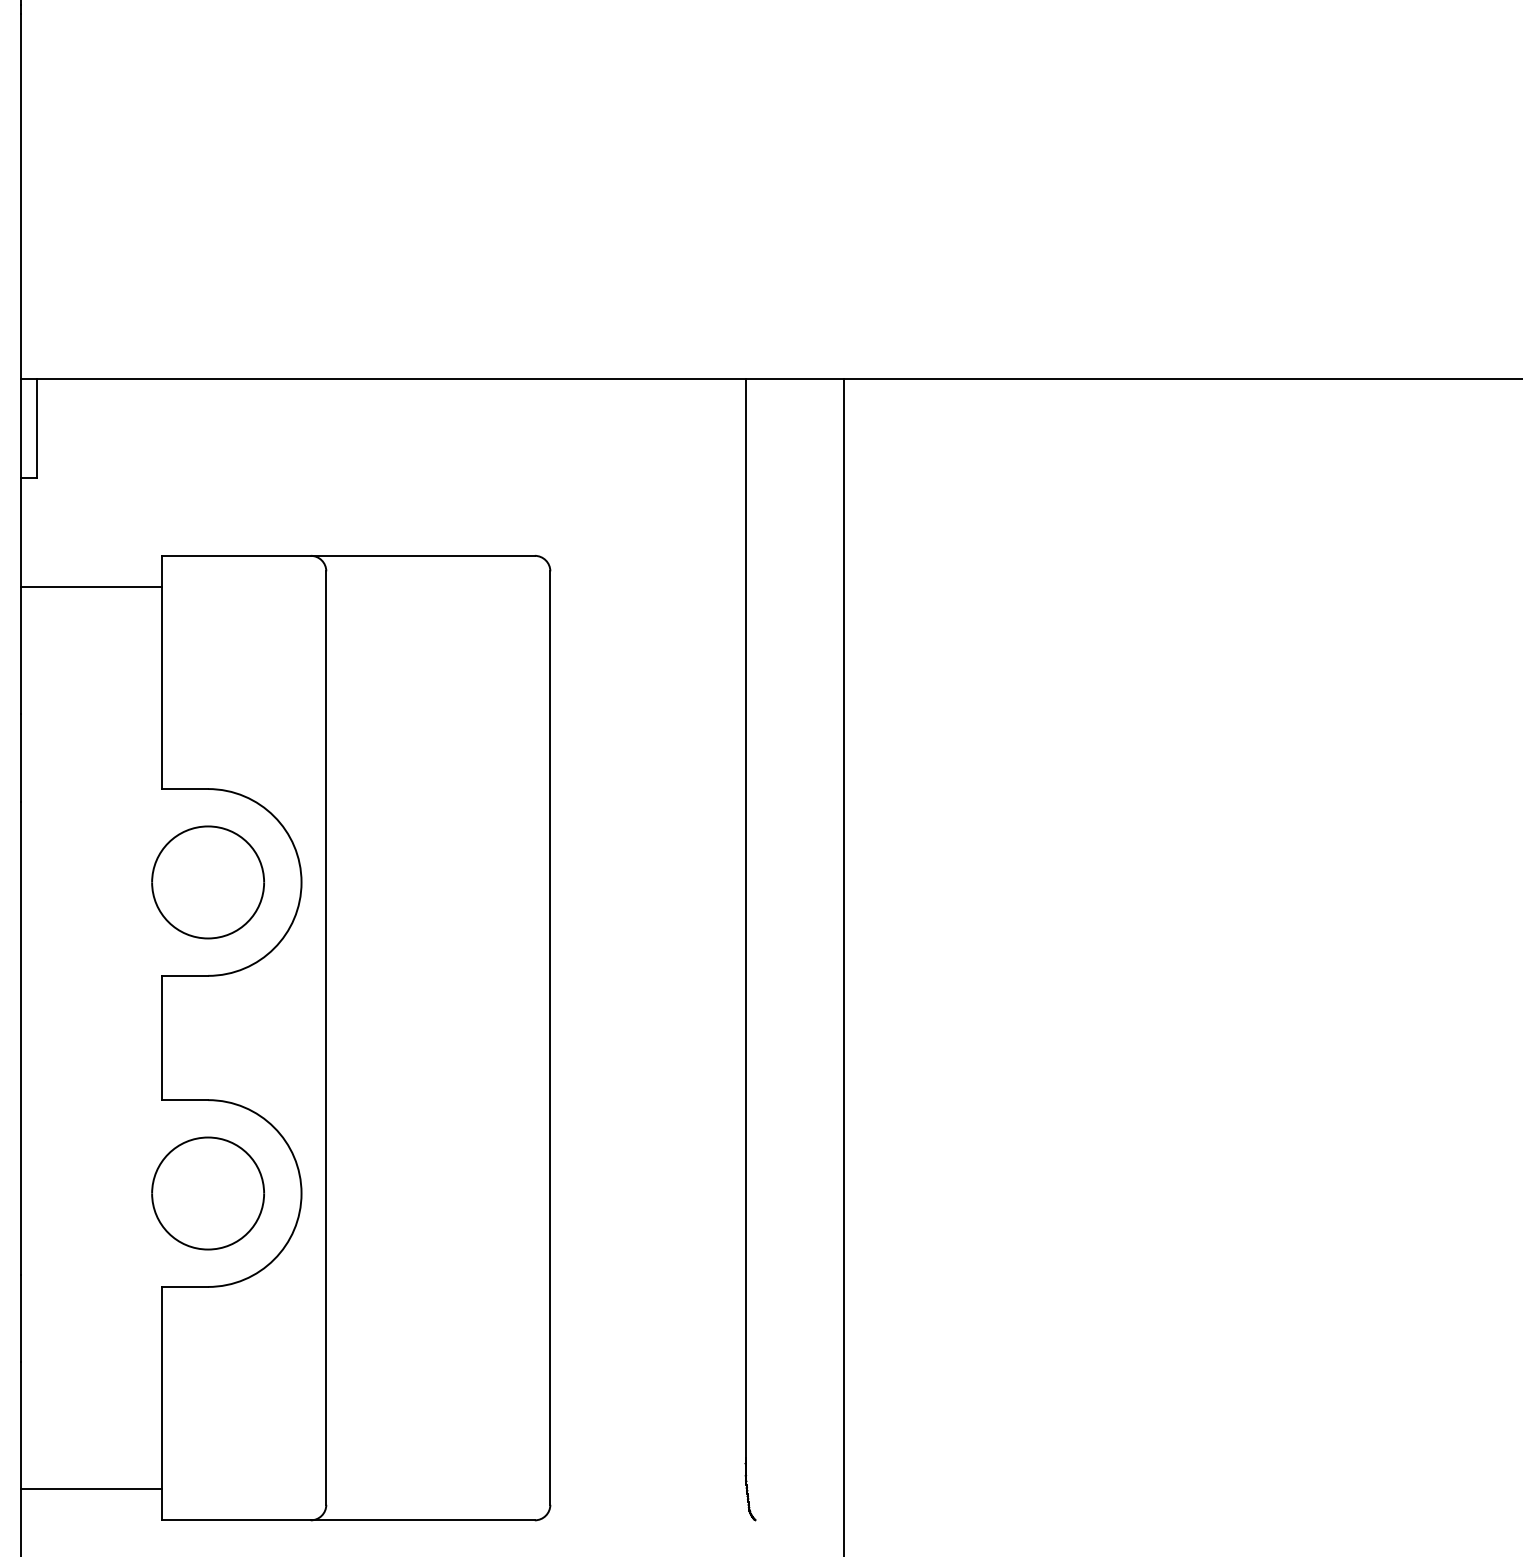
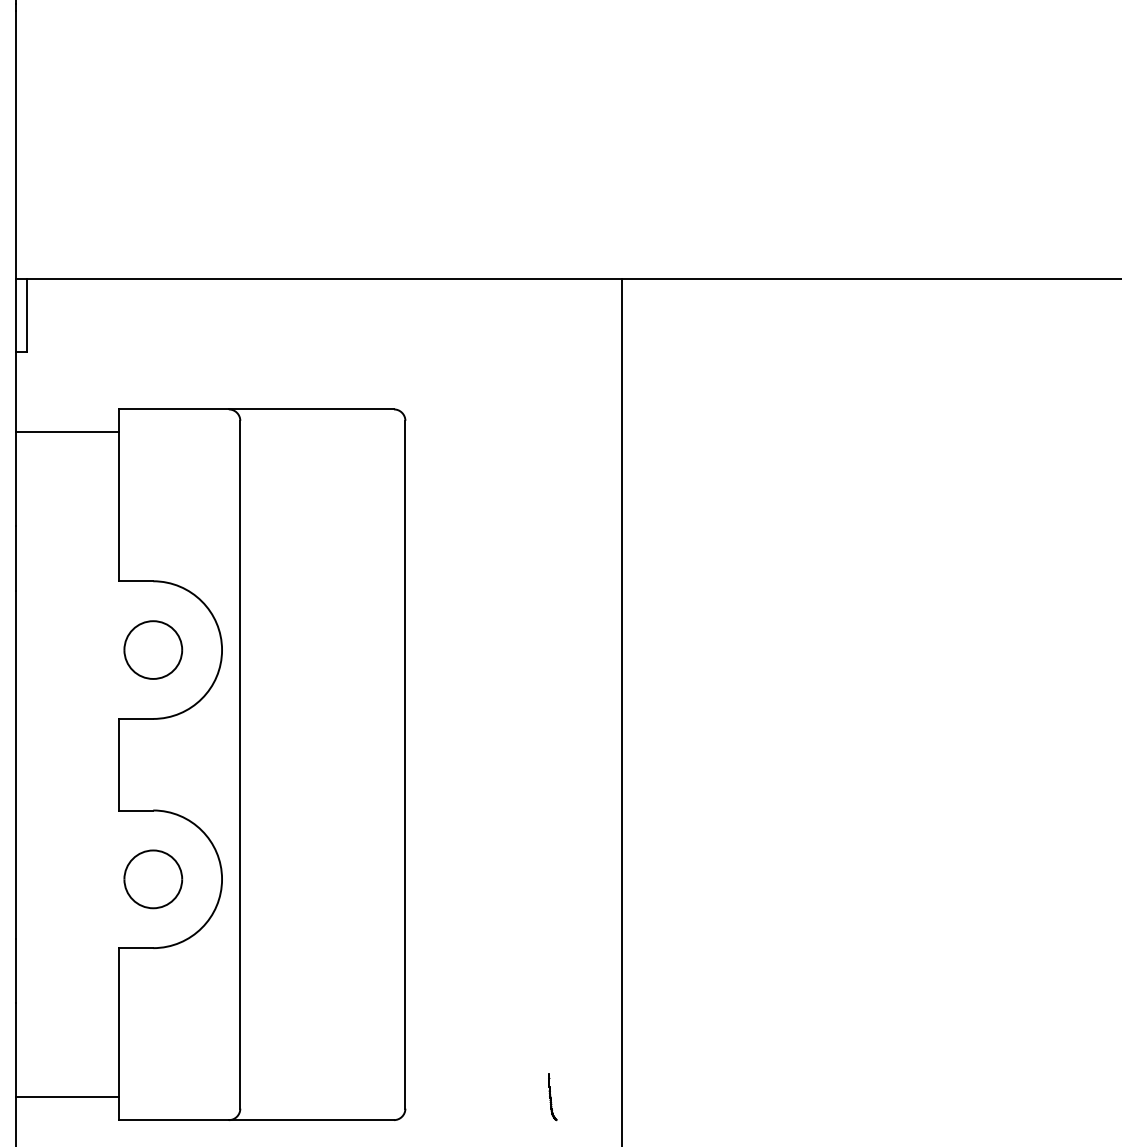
part: (208, 881) -> (153, 649), size x0.7
line: (745, 918) -> (549, 676), removed
part: (208, 1193) -> (153, 879), size x0.7

